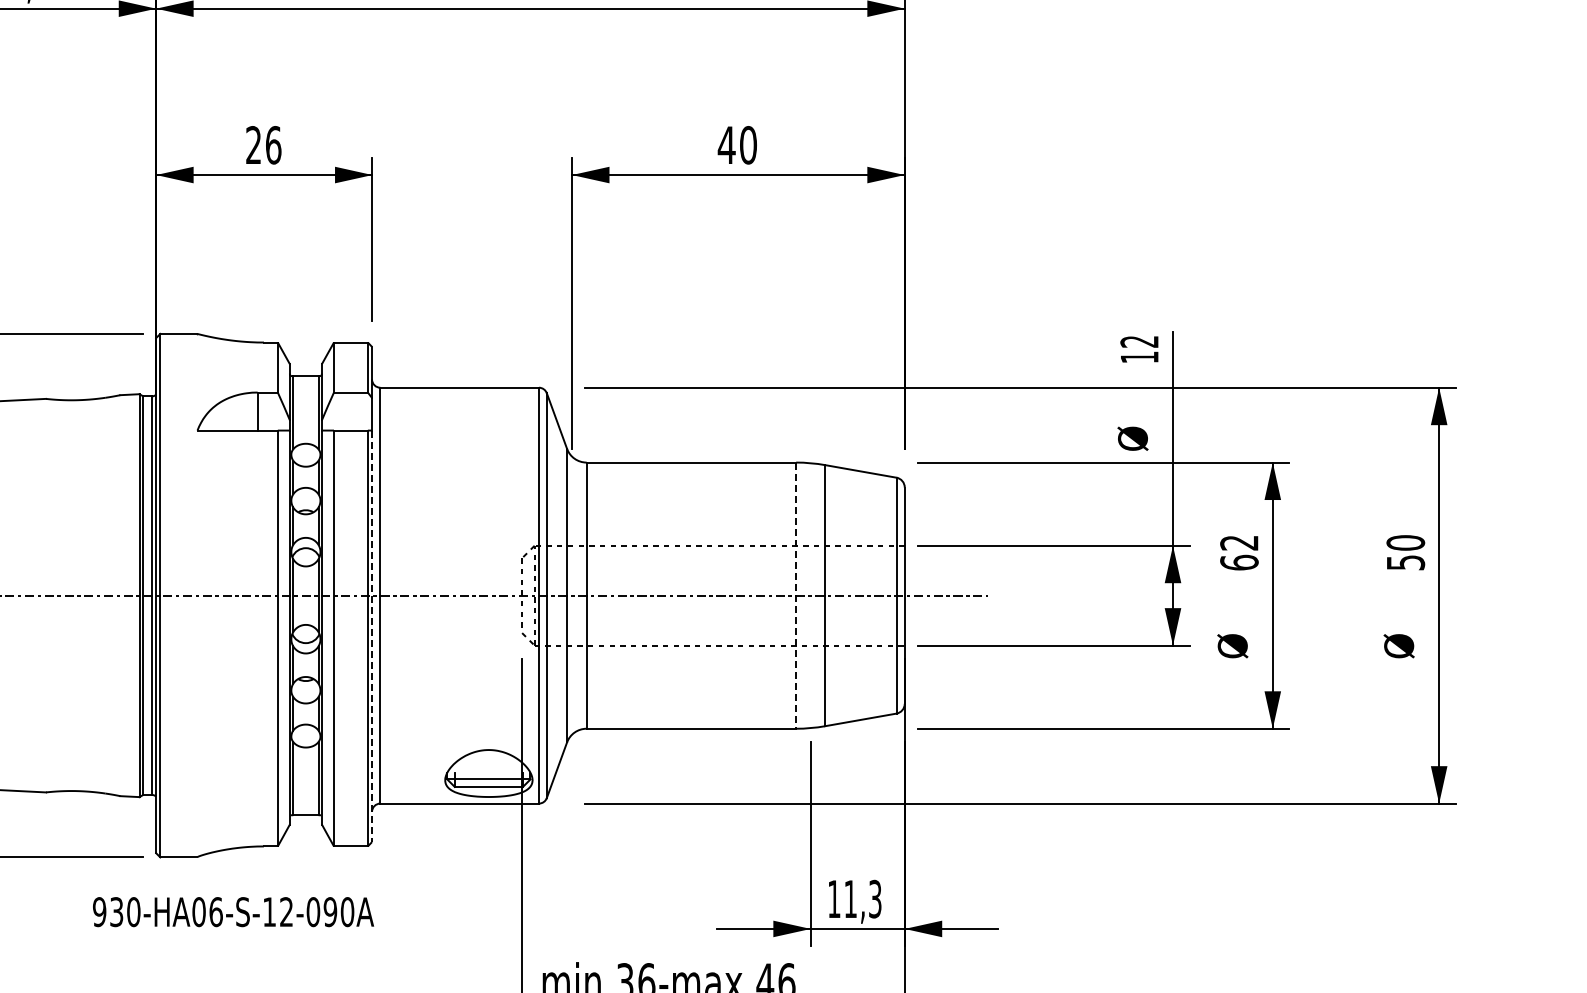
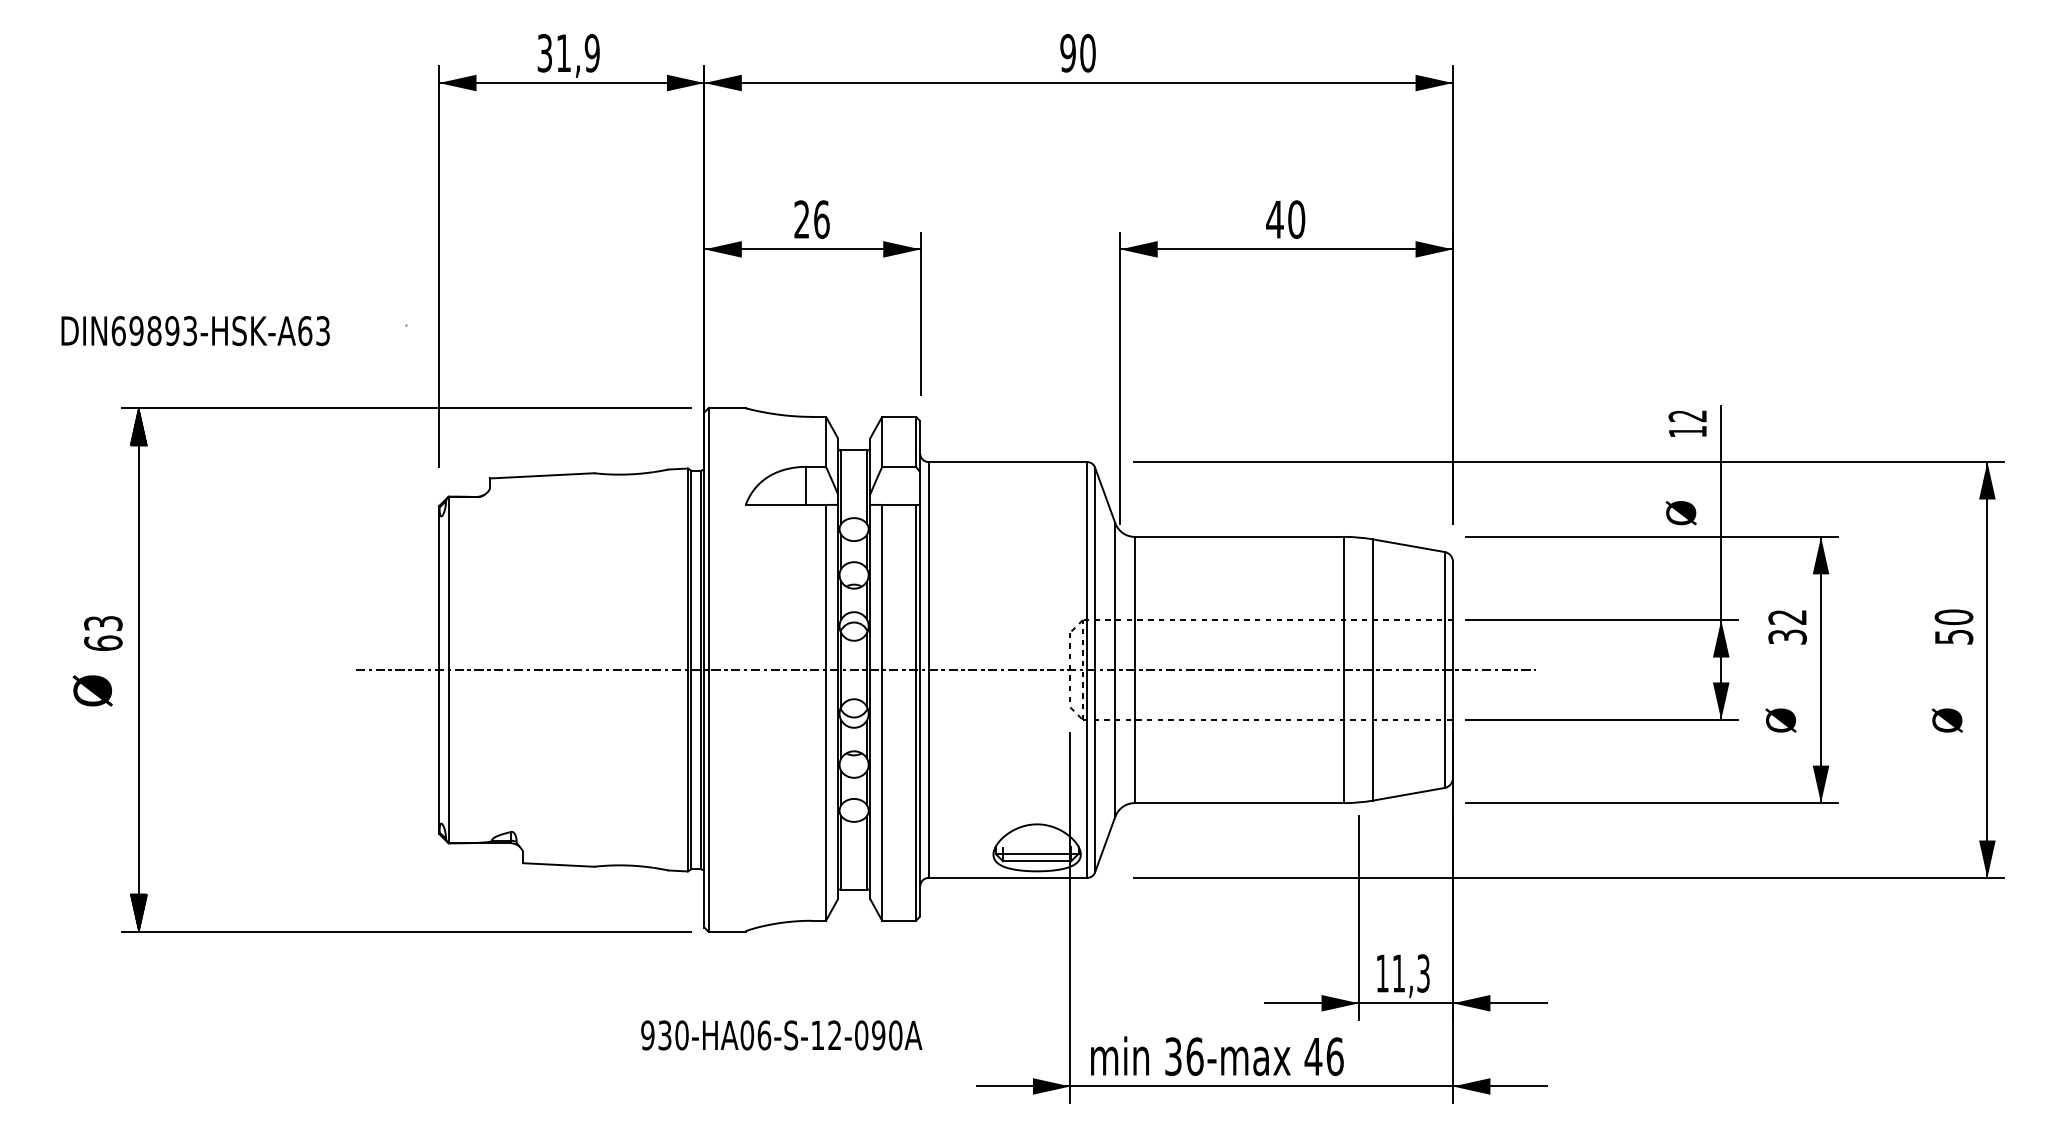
text: (1239, 562) -> (1787, 636), 62 -> 32
line: (796, 596) -> (1344, 670), dashed -> solid
line: (372, 636) -> (920, 710), dashed -> solid
text: (233, 912) -> (781, 1035), moved

